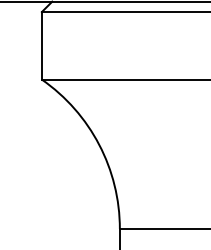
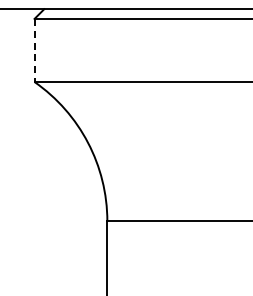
line: (41, 45) -> (34, 50), solid -> dashed

